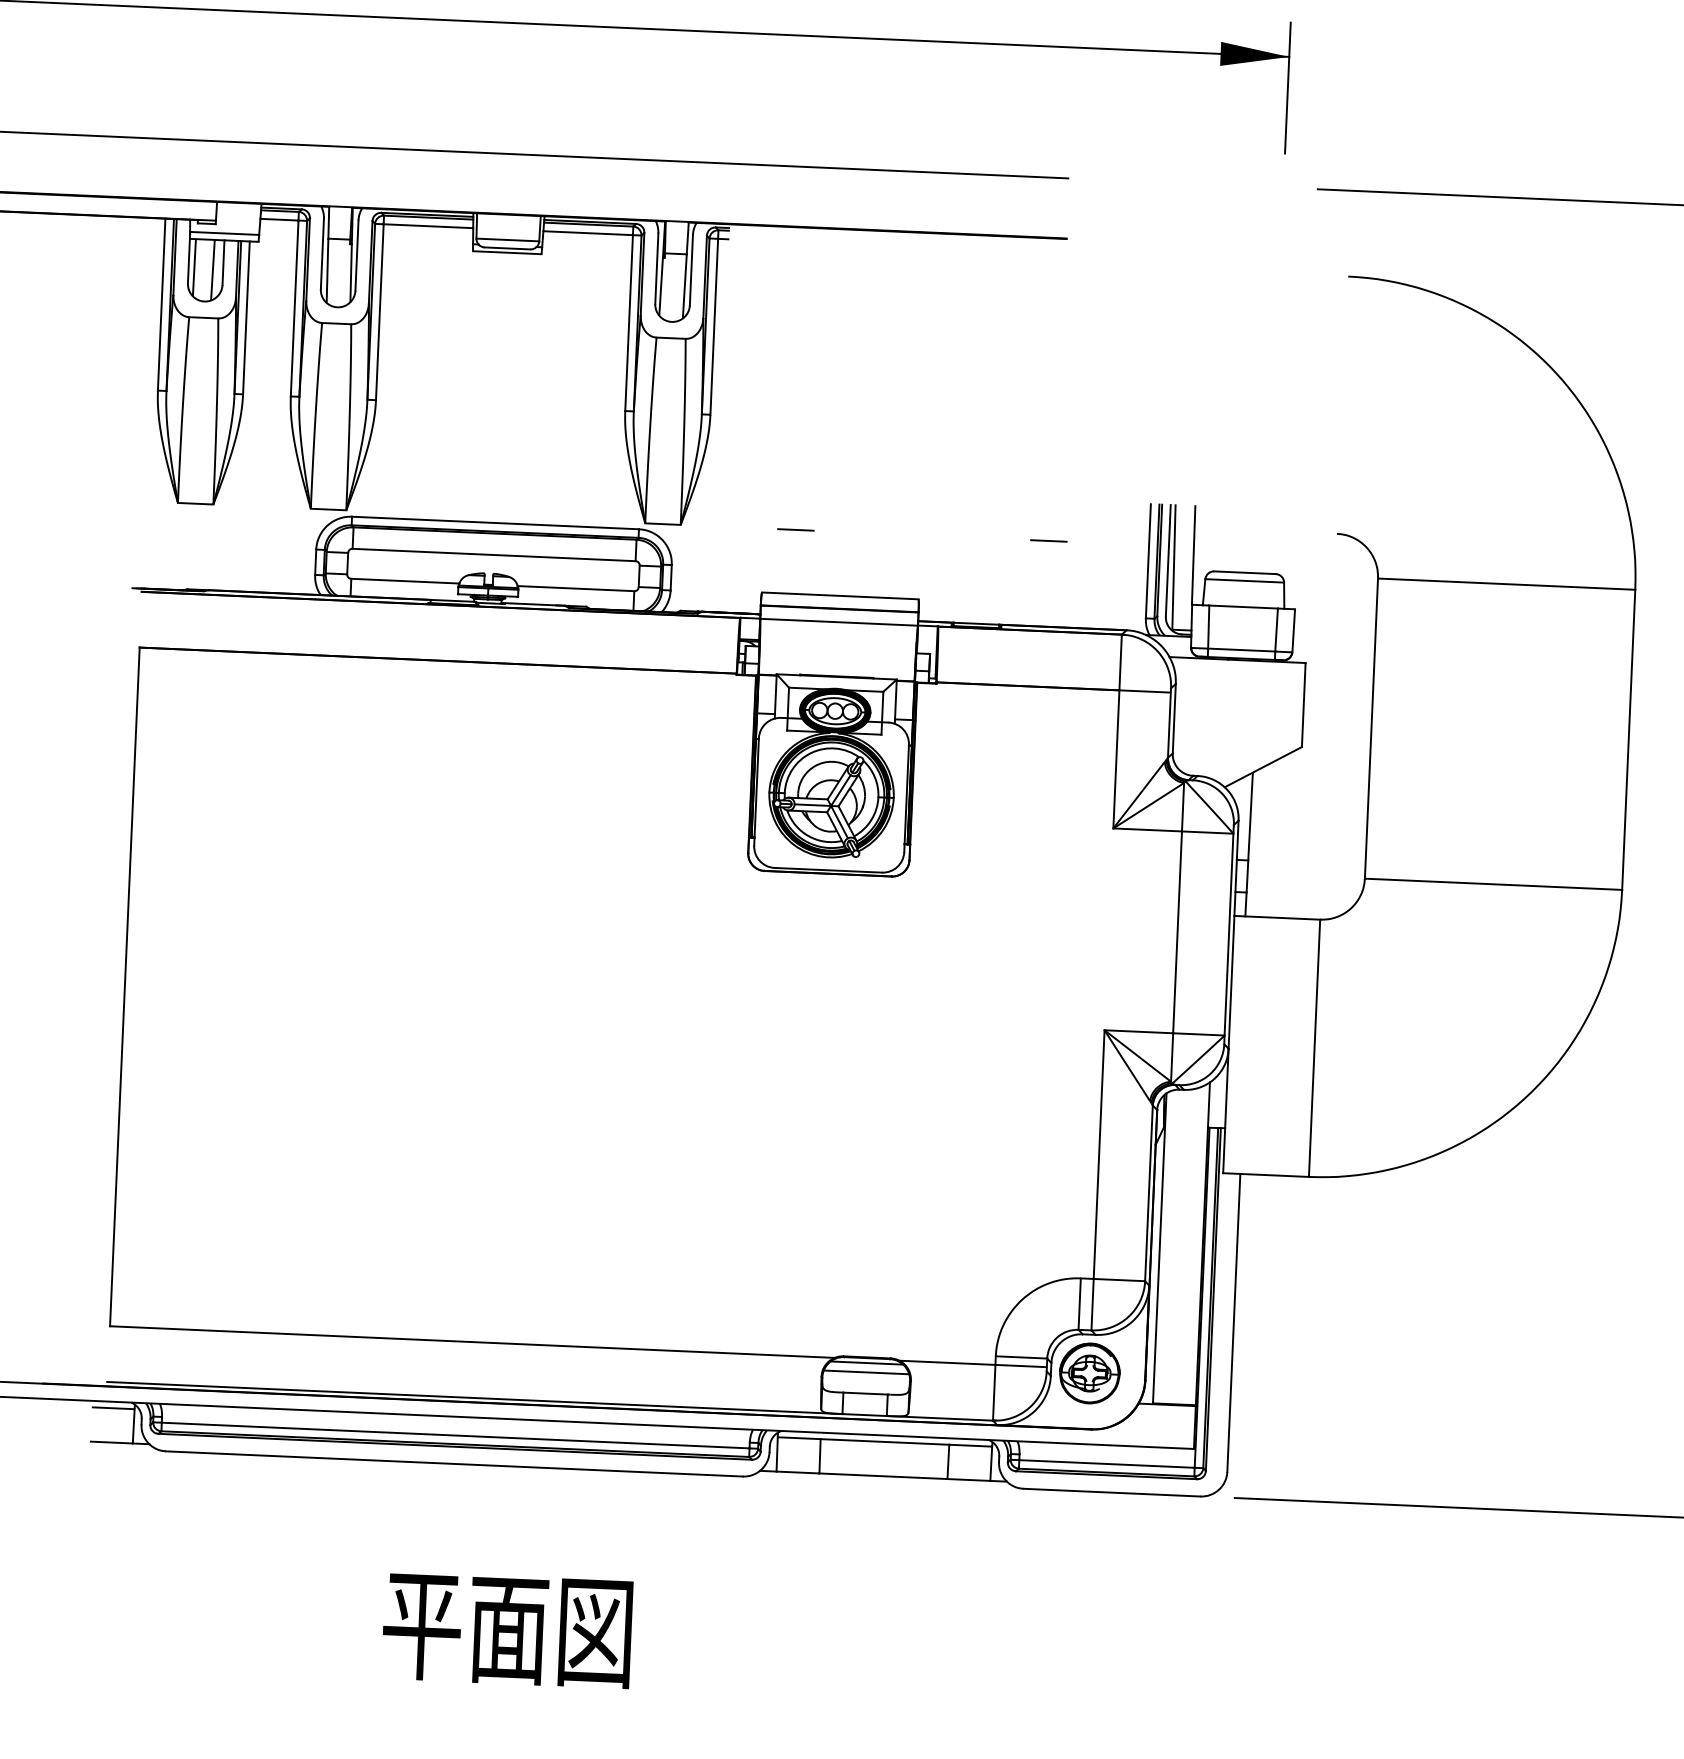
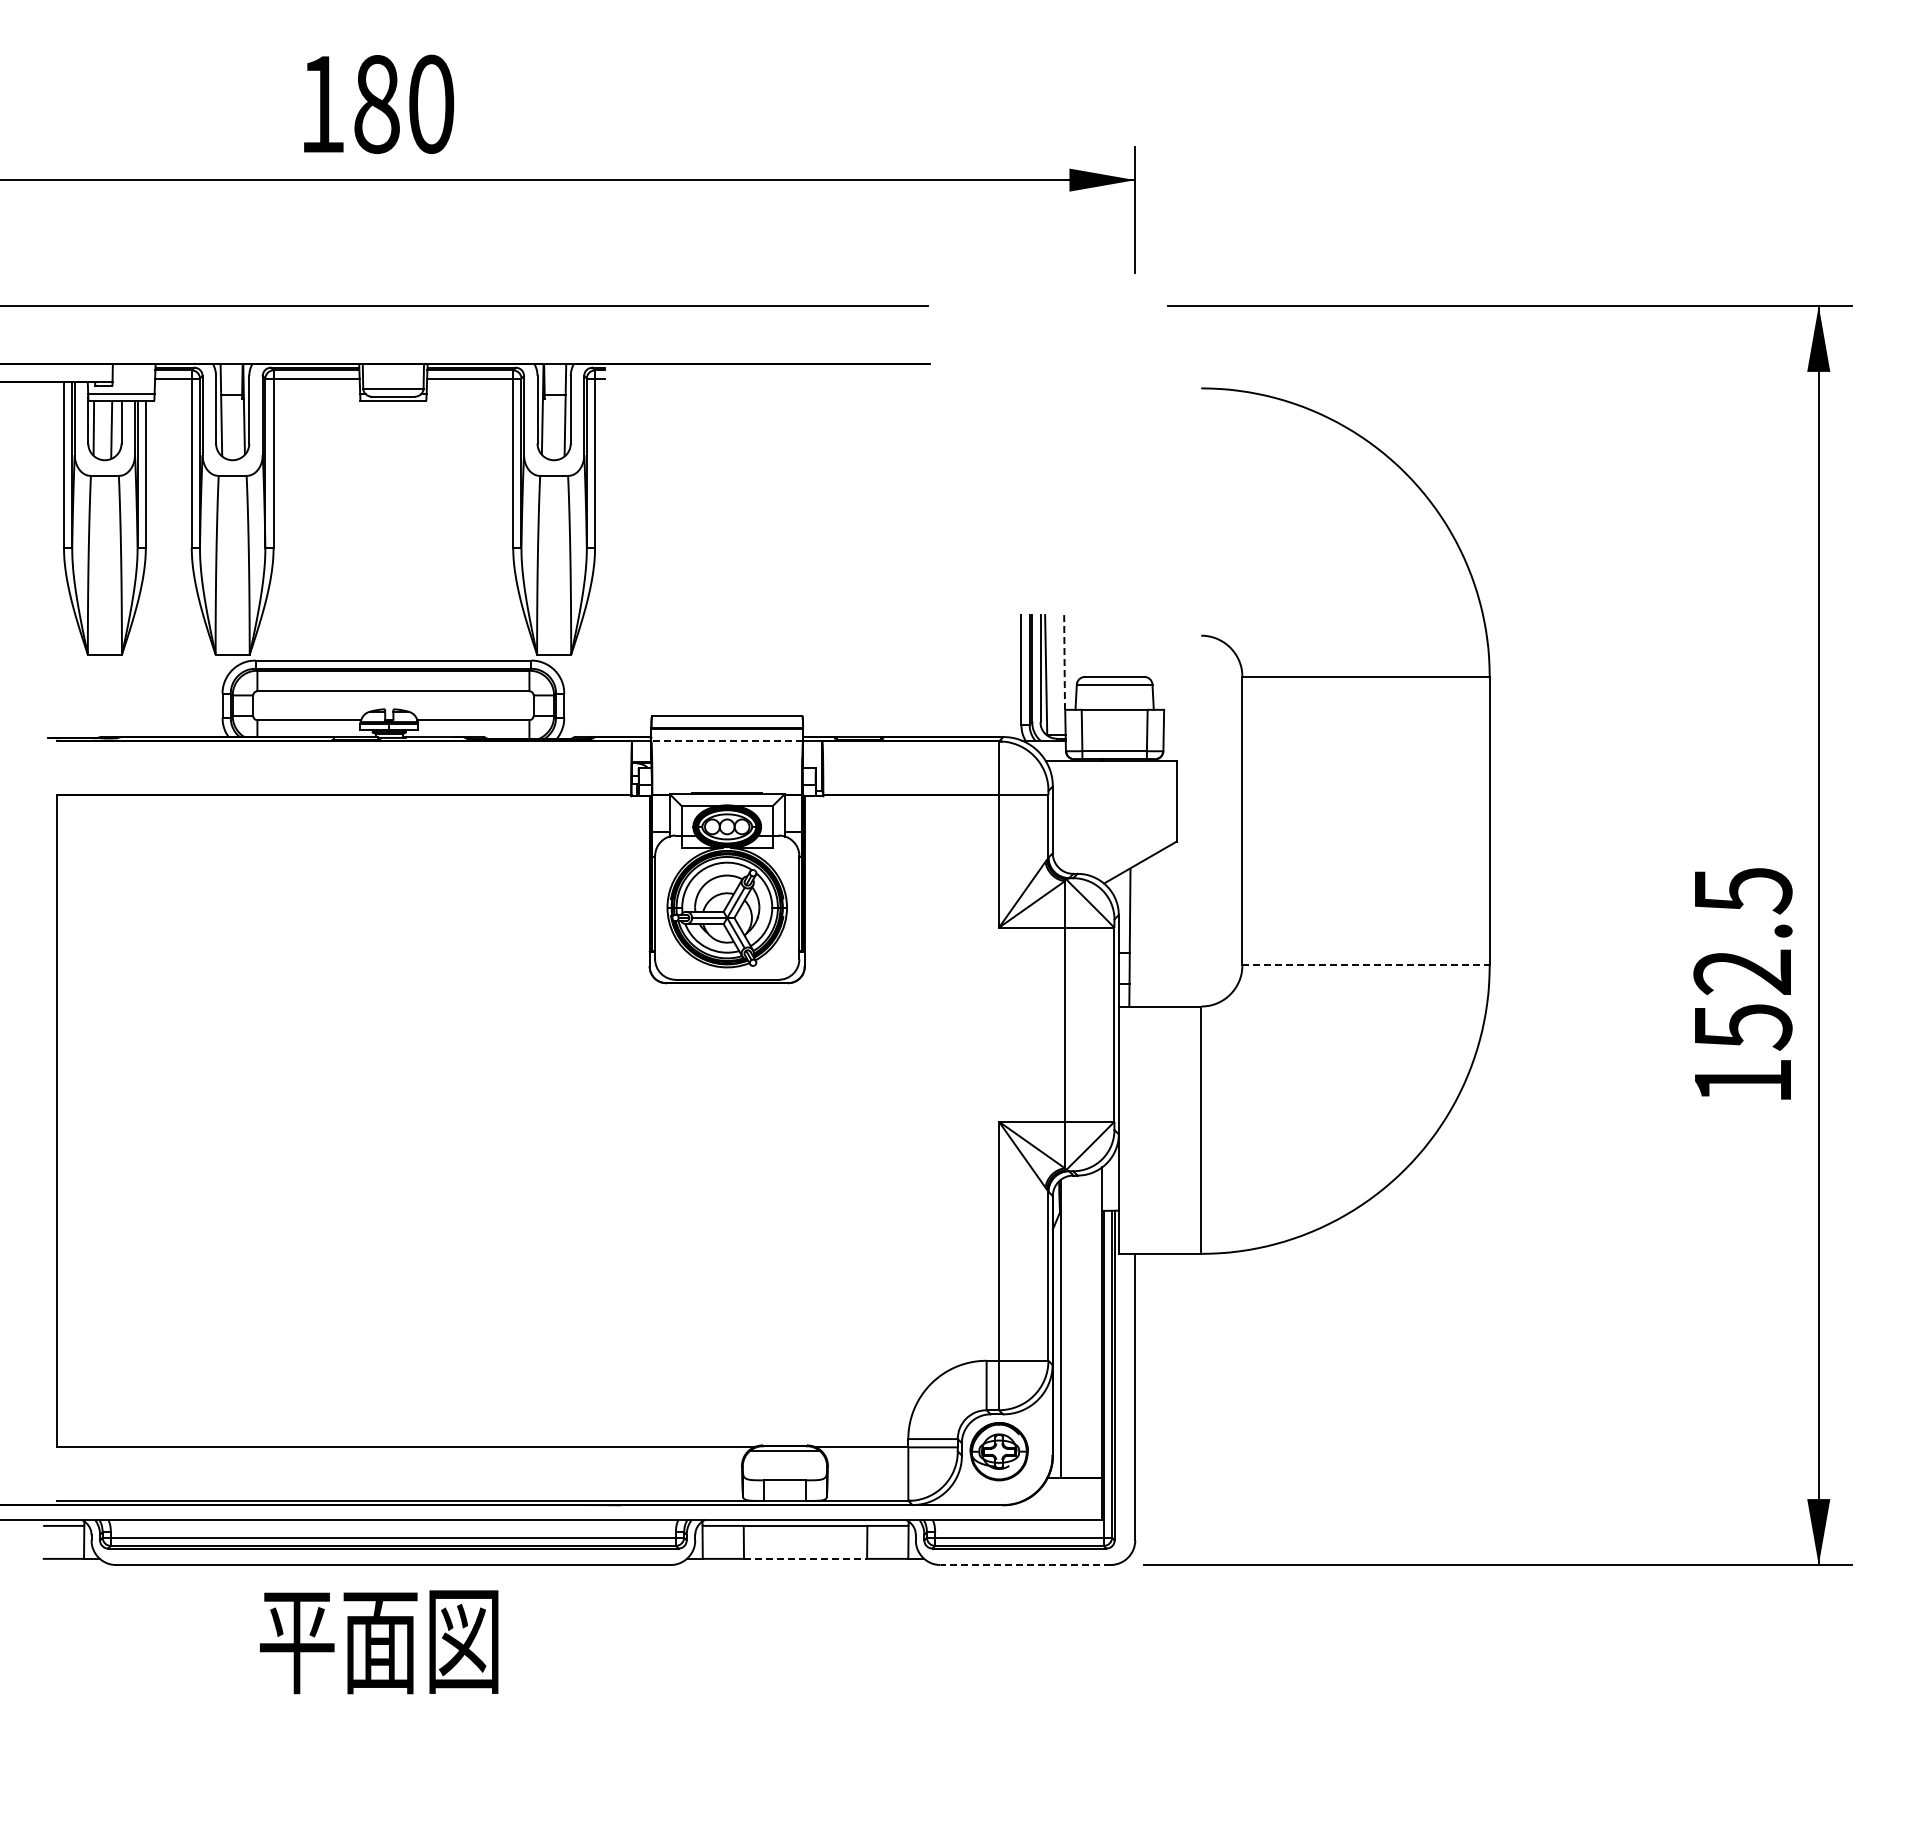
line: (795, 529) -> (681, 654), removed
line: (1049, 540) -> (925, 654), removed
line: (1193, 555) -> (1064, 662), solid -> dashed
line: (839, 622) -> (727, 741), solid -> dashed
line: (1493, 884) -> (1366, 965), solid -> dashed
line: (866, 1371) -> (784, 1459), removed
line: (883, 1475) -> (805, 1558), solid -> dashed
line: (1111, 1493) -> (1025, 1565), solid -> dashed
text: (507, 1630) -> (379, 1642), moved

